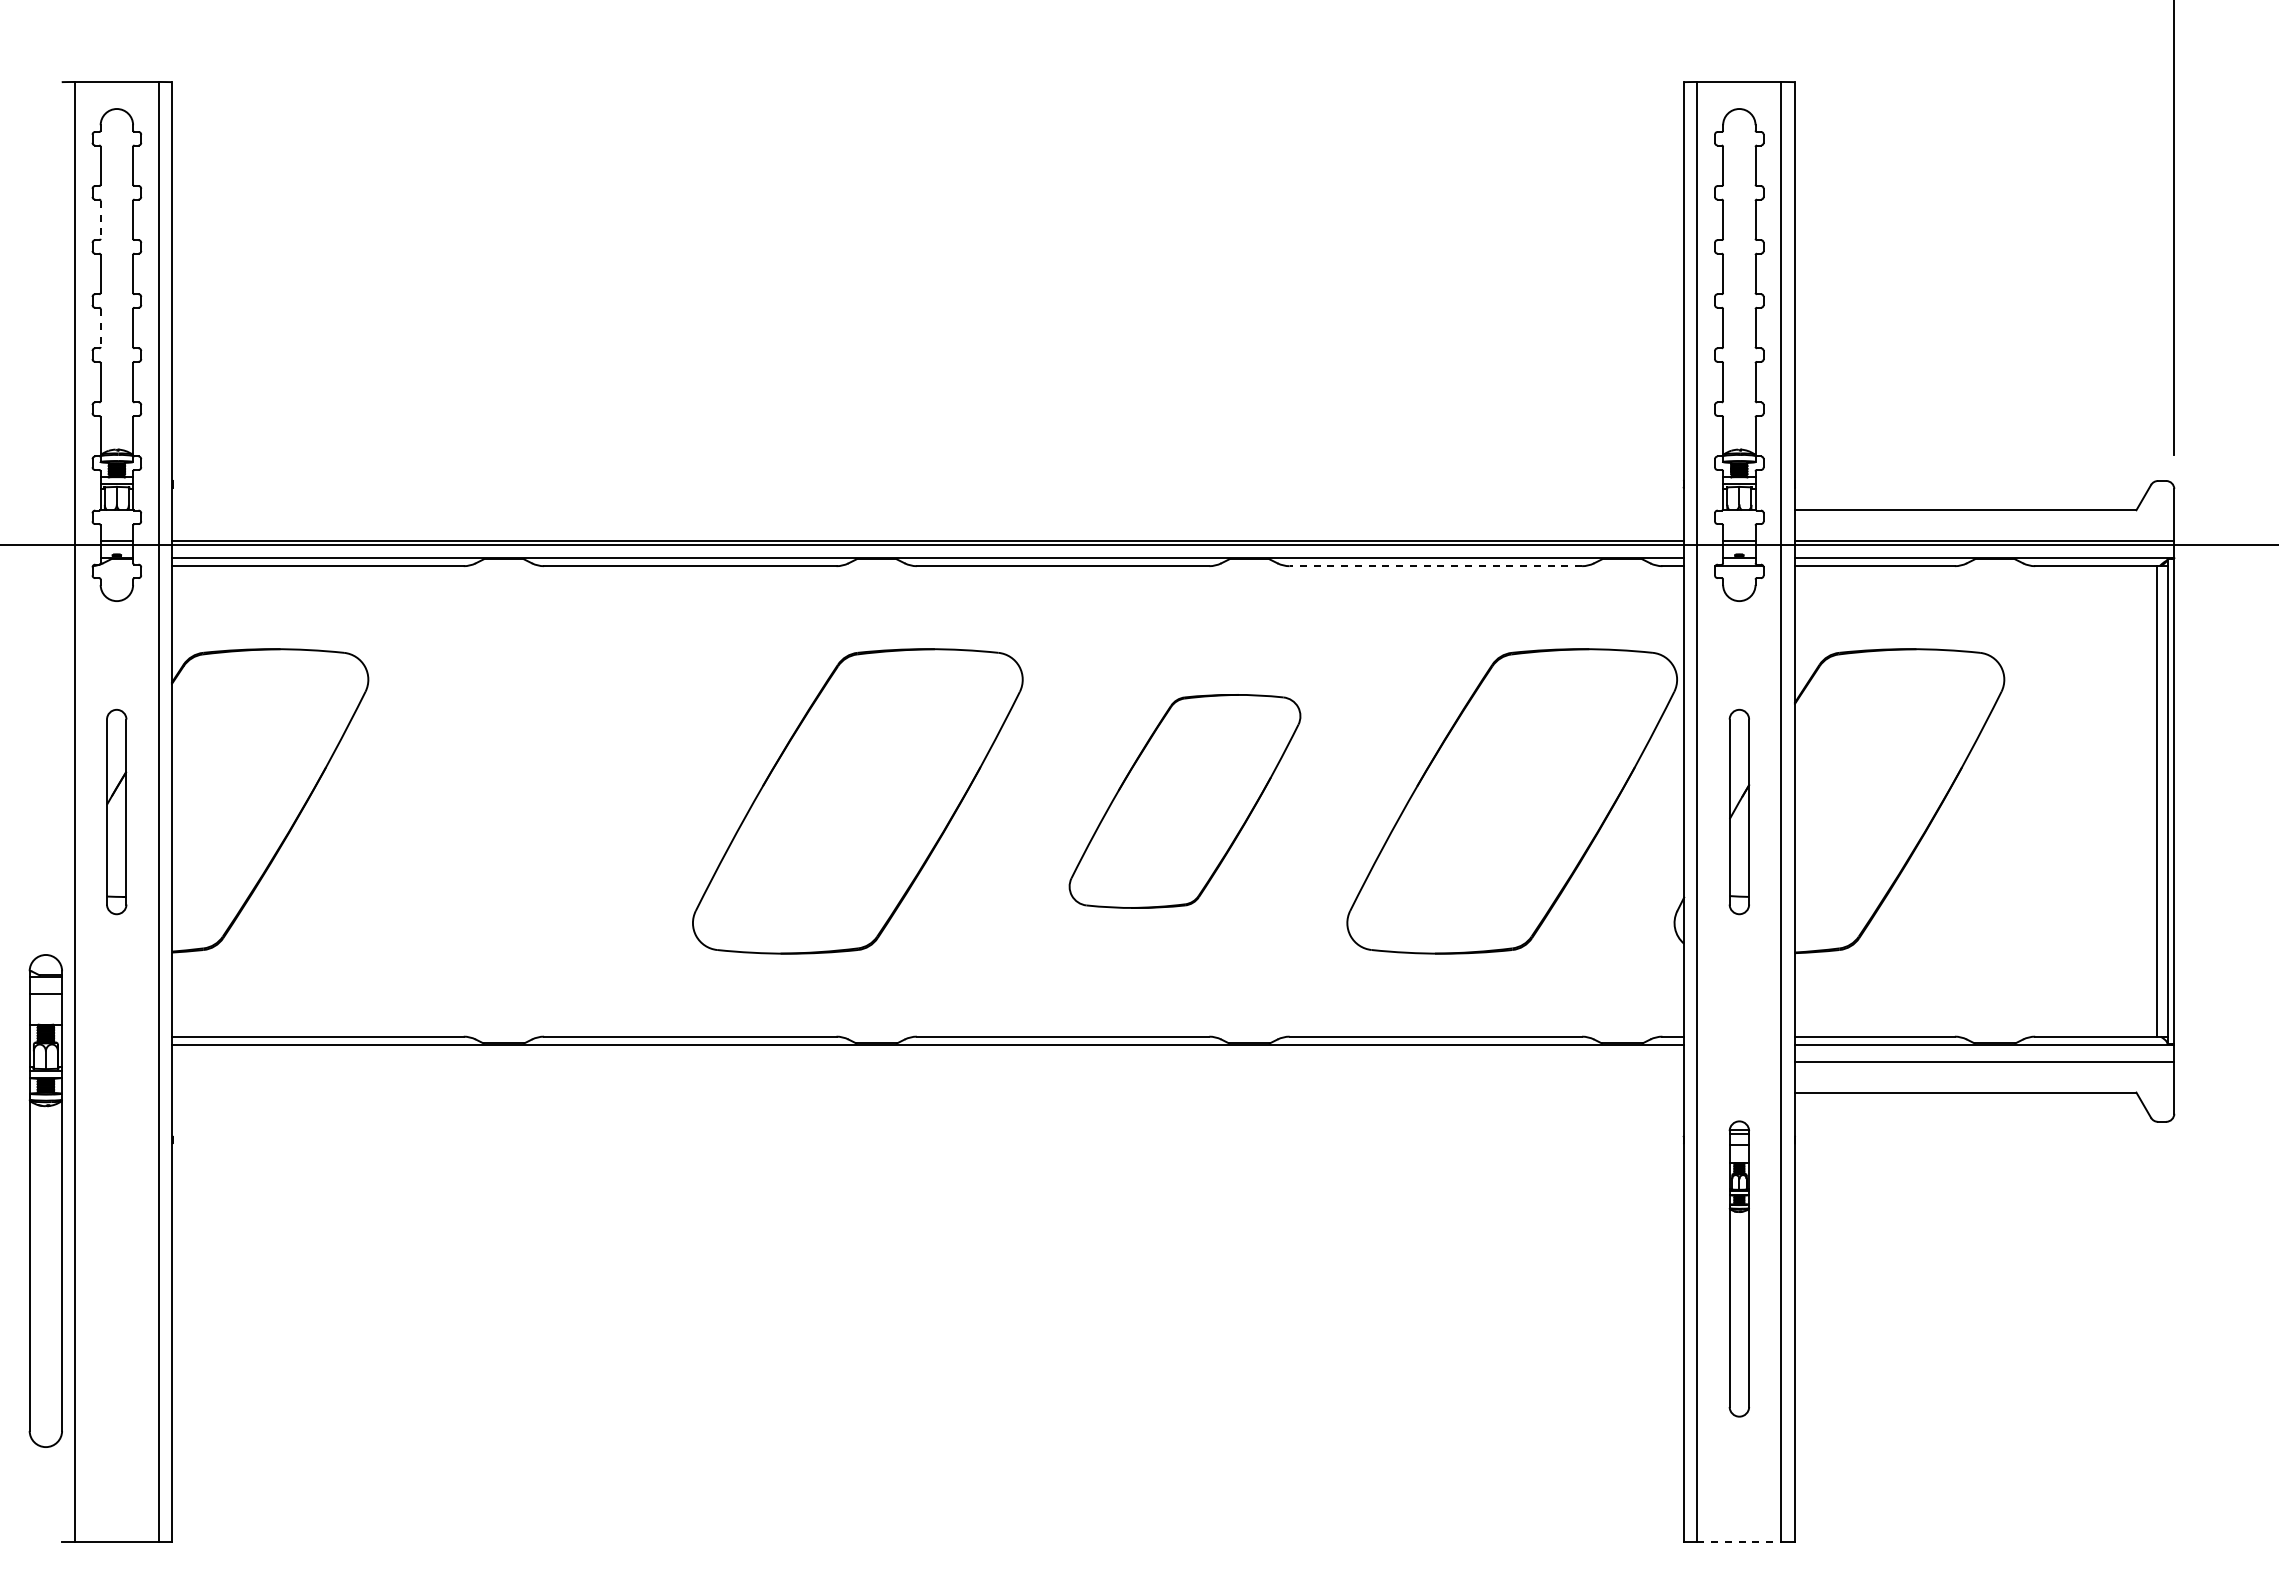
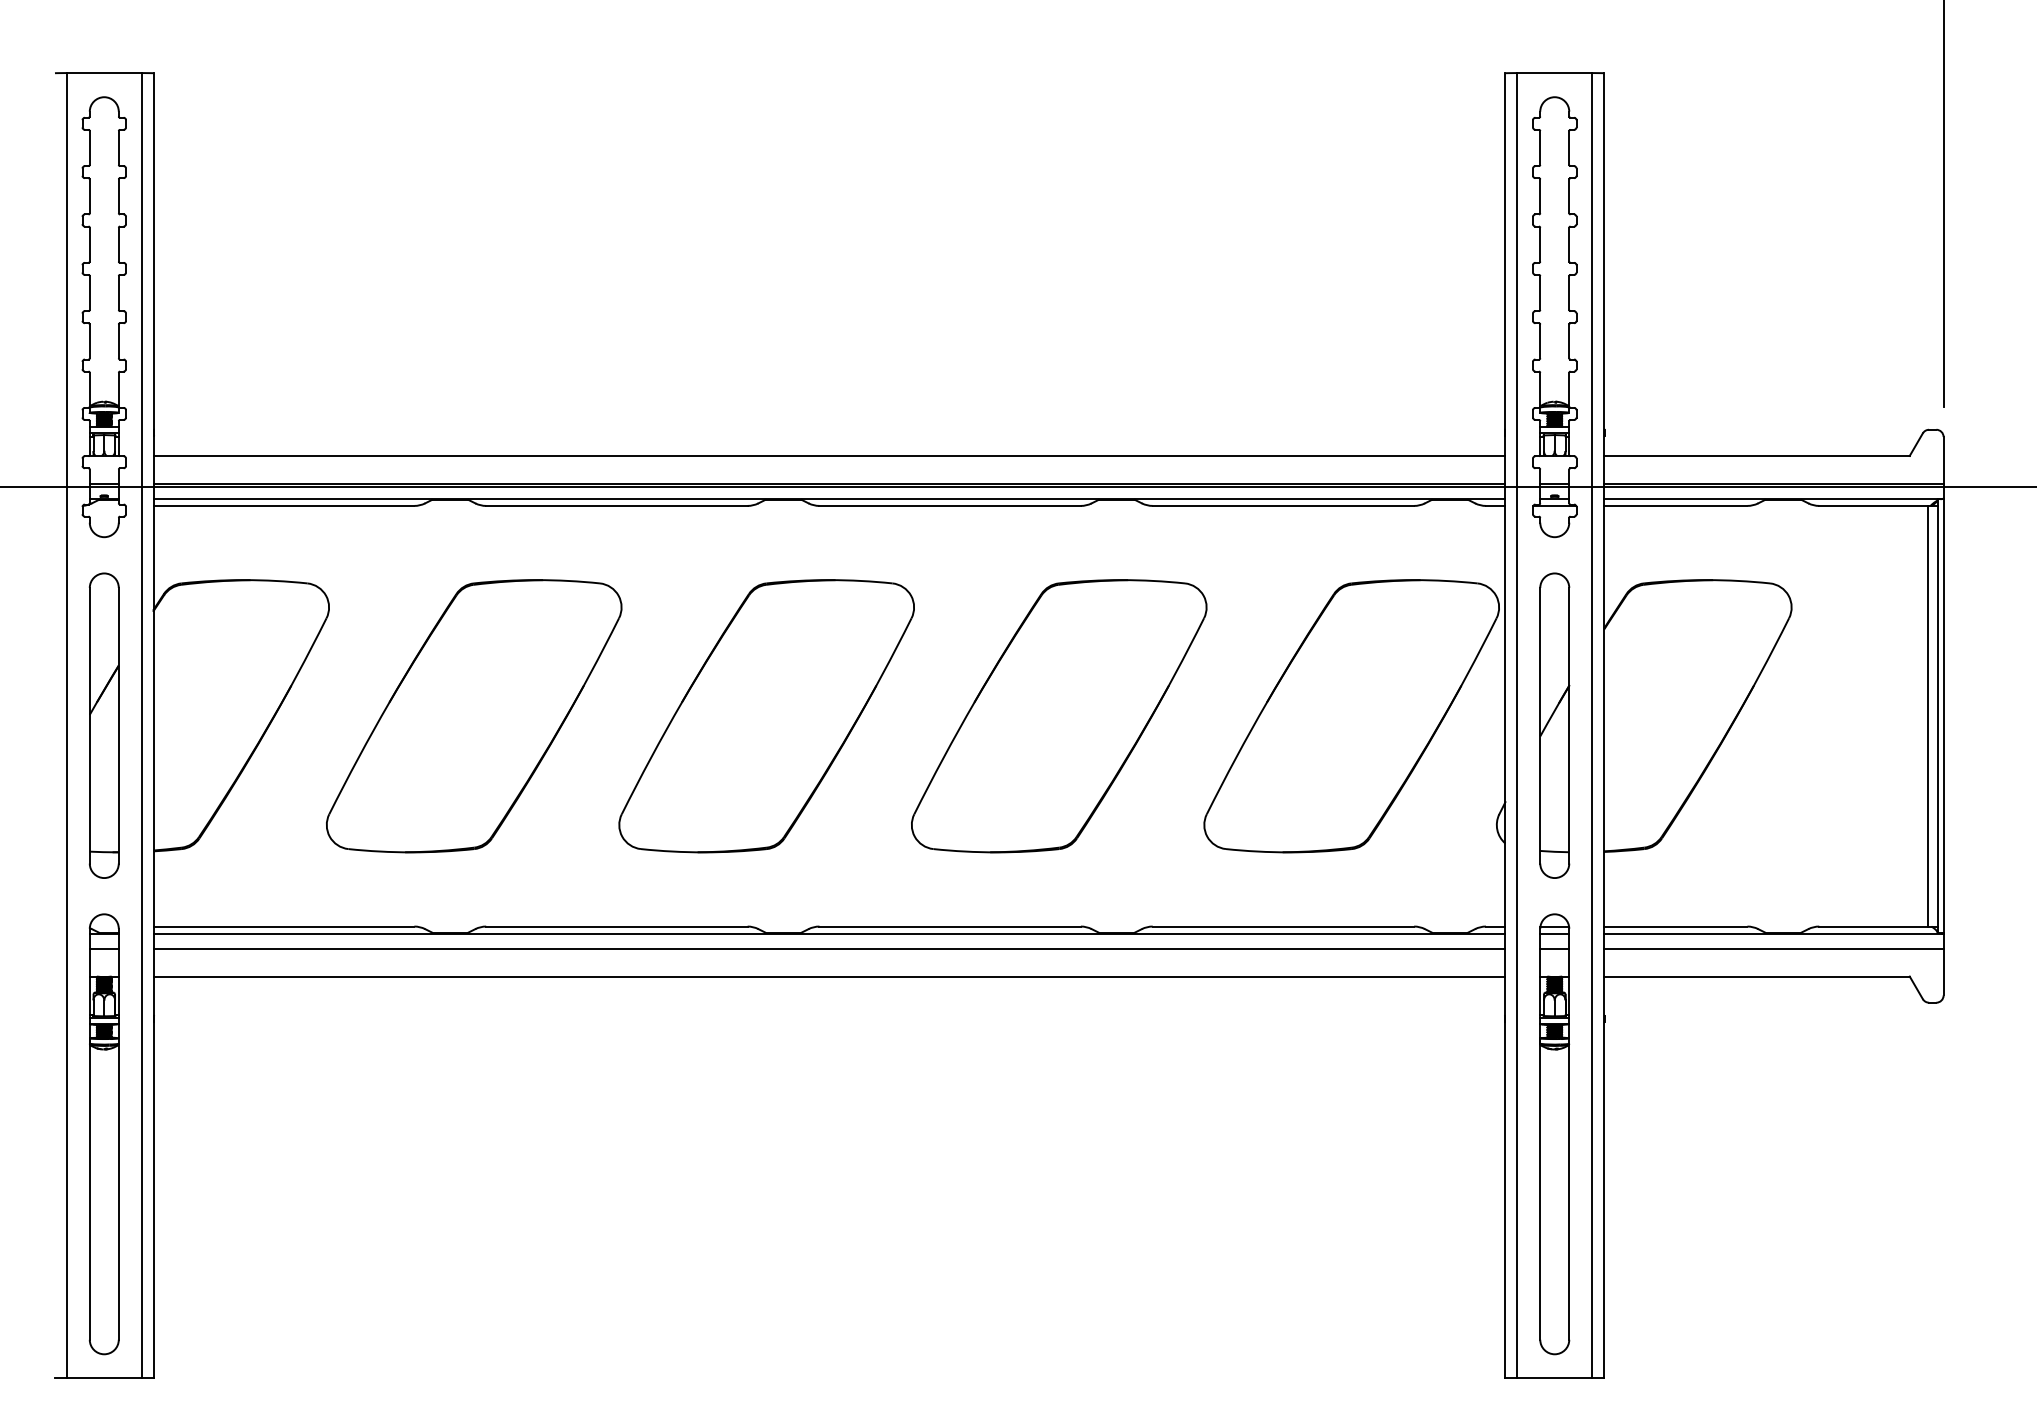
line: (100, 219) -> (89, 196), dashed -> solid
line: (100, 328) -> (89, 293), dashed -> solid
line: (928, 510) -> (829, 456), added
line: (1435, 566) -> (1283, 506), dashed -> solid
part: (530, 801) -> (474, 716), added
part: (1184, 801) -> (1058, 716), size x1.43
part: (116, 811) -> (103, 725), size x1.67
part: (1739, 811) -> (1554, 725), size x1.67
line: (928, 1061) -> (829, 948), added
line: (928, 1092) -> (829, 976), added
part: (45, 1200) -> (103, 1133), moved
part: (1739, 1268) -> (1554, 1133), size x1.67
line: (1739, 1542) -> (1554, 1378), dashed -> solid

